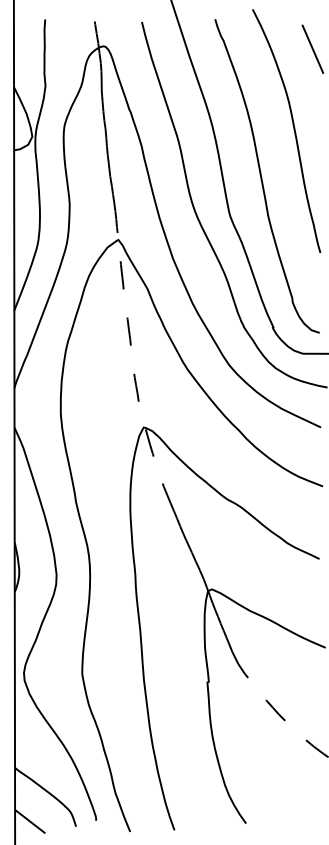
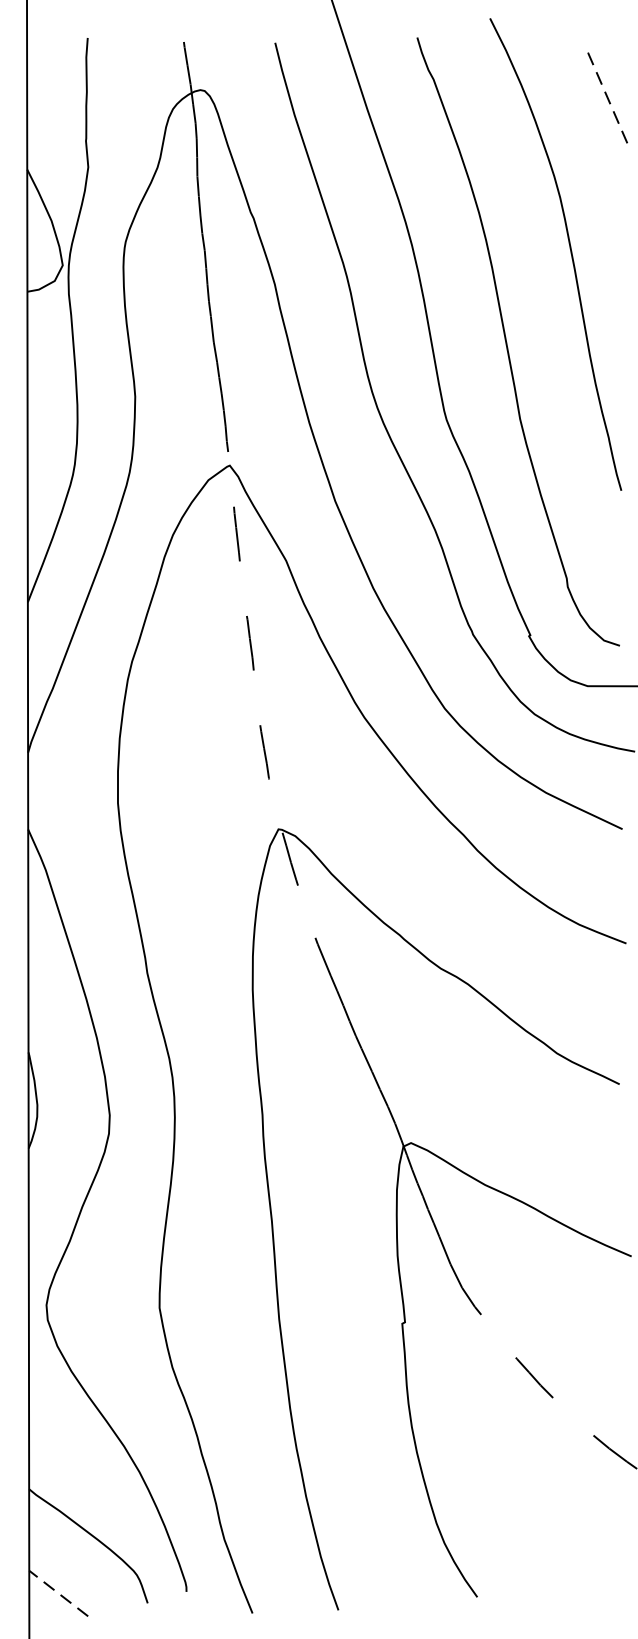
line: (312, 48) -> (605, 94), solid -> dashed
line: (29, 821) -> (57, 1593), solid -> dashed

